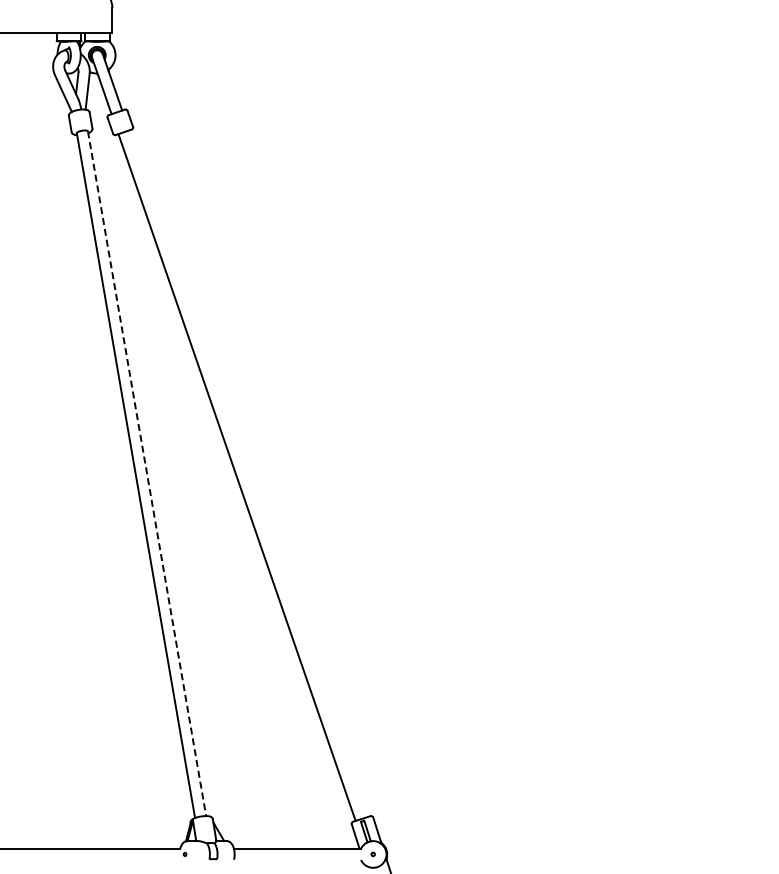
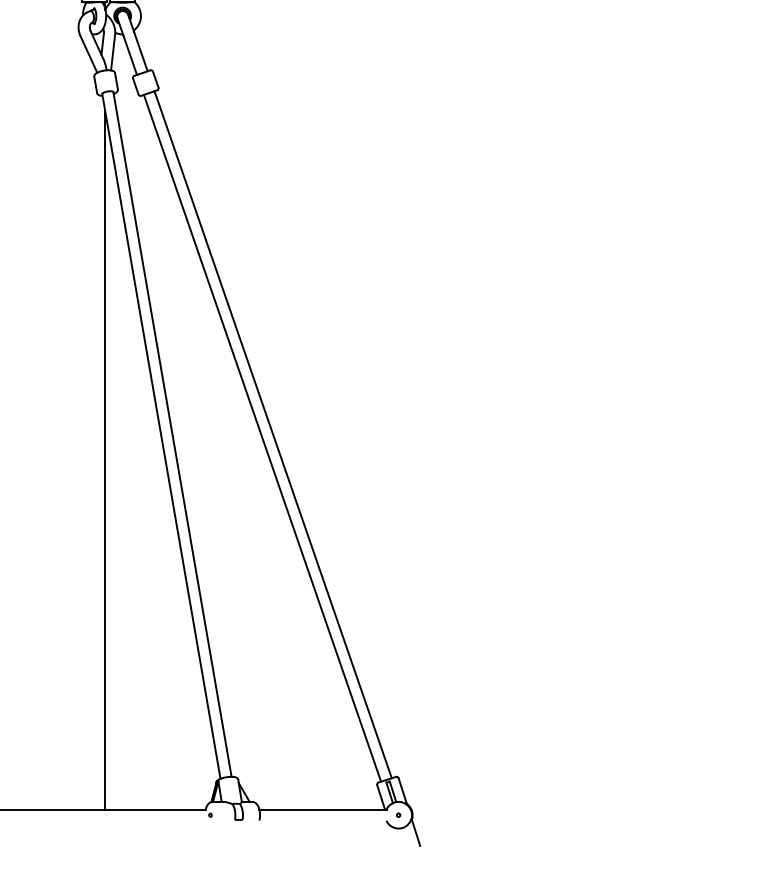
line: (247, 473) -> (272, 434), added
line: (147, 474) -> (172, 435), dashed -> solid
line: (80, 499) -> (105, 460), added

